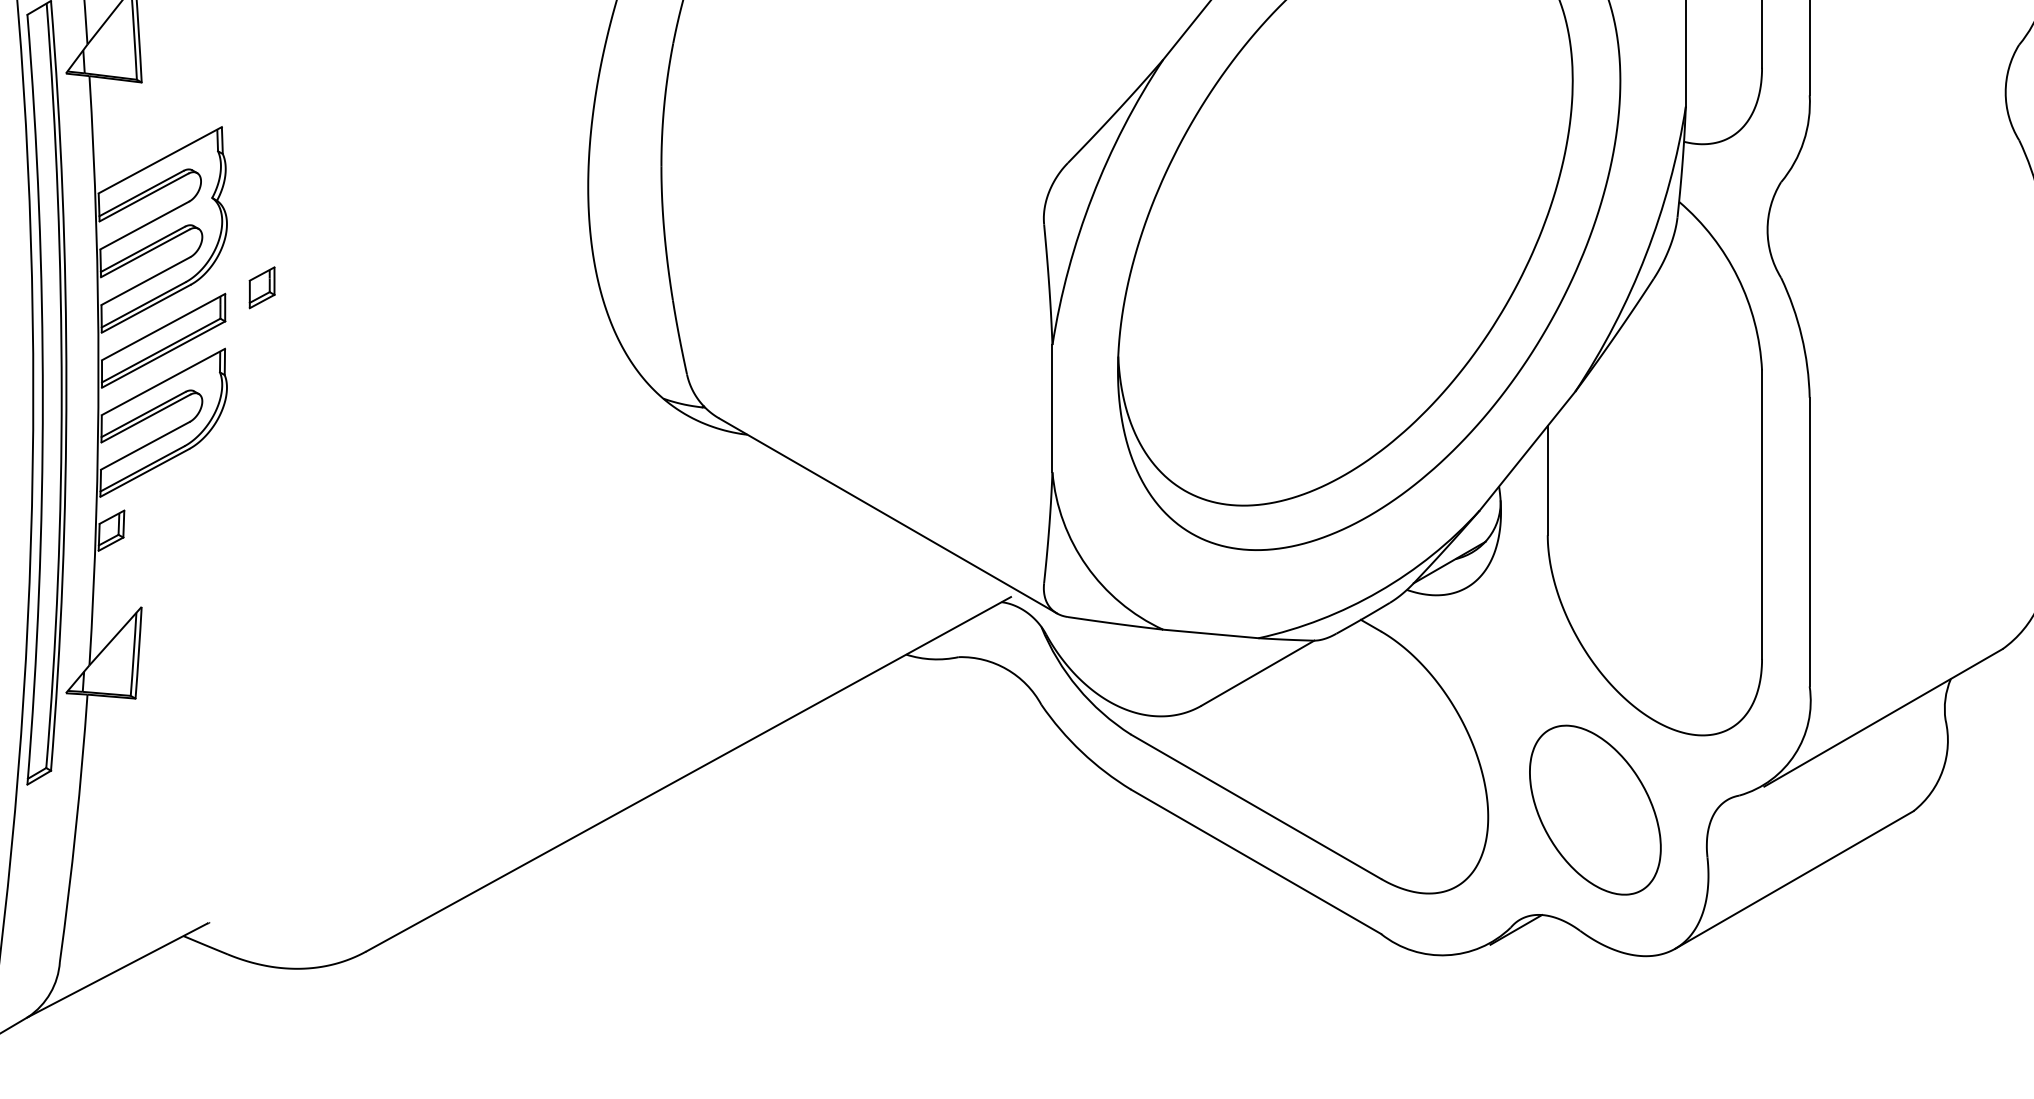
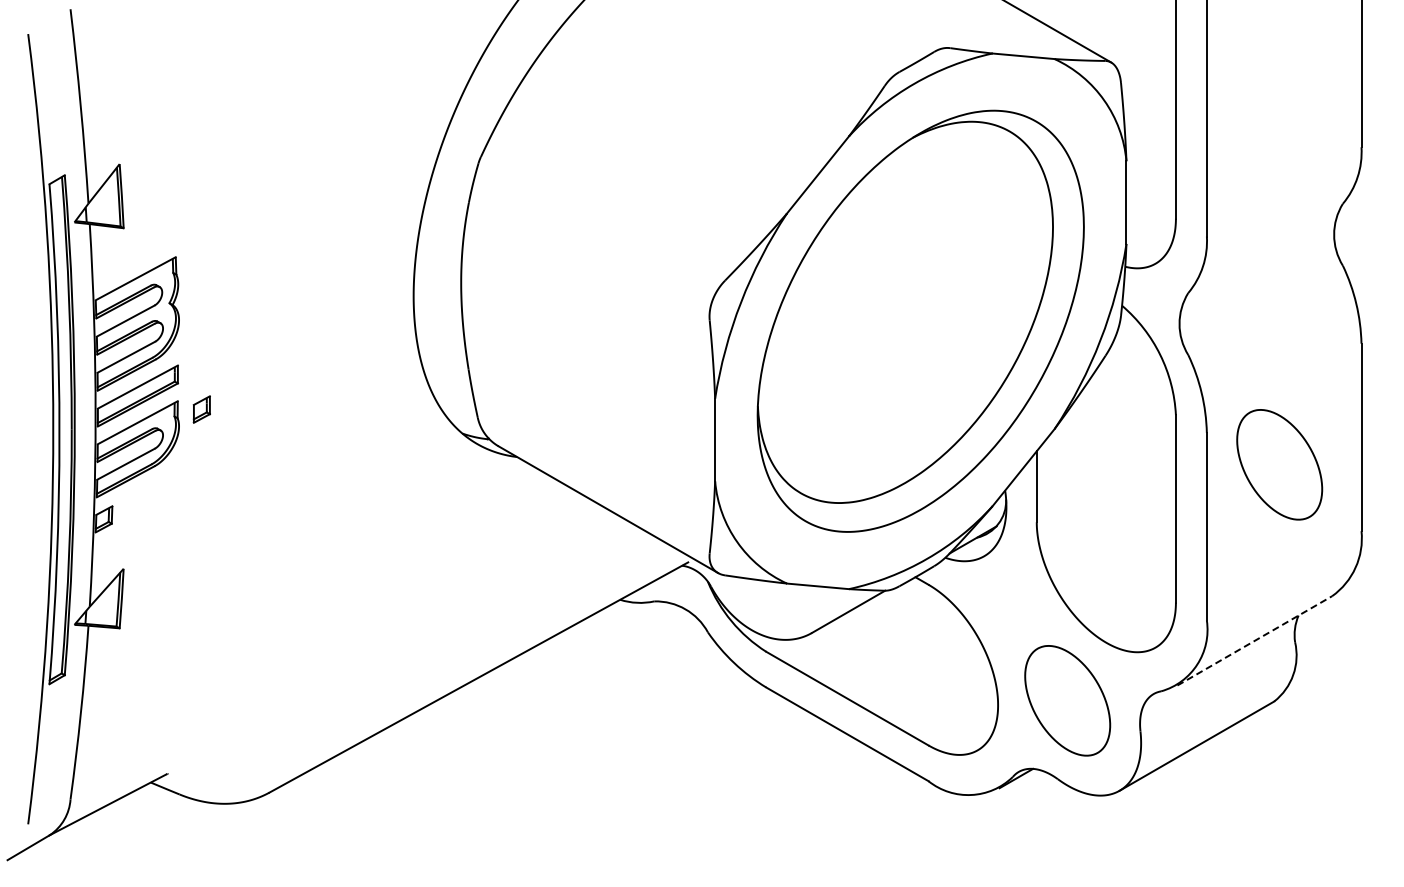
part: (261, 287) -> (201, 409), moved
part: (1921, 446) -> (1279, 464), added
line: (1884, 717) -> (1255, 640), solid -> dashed

